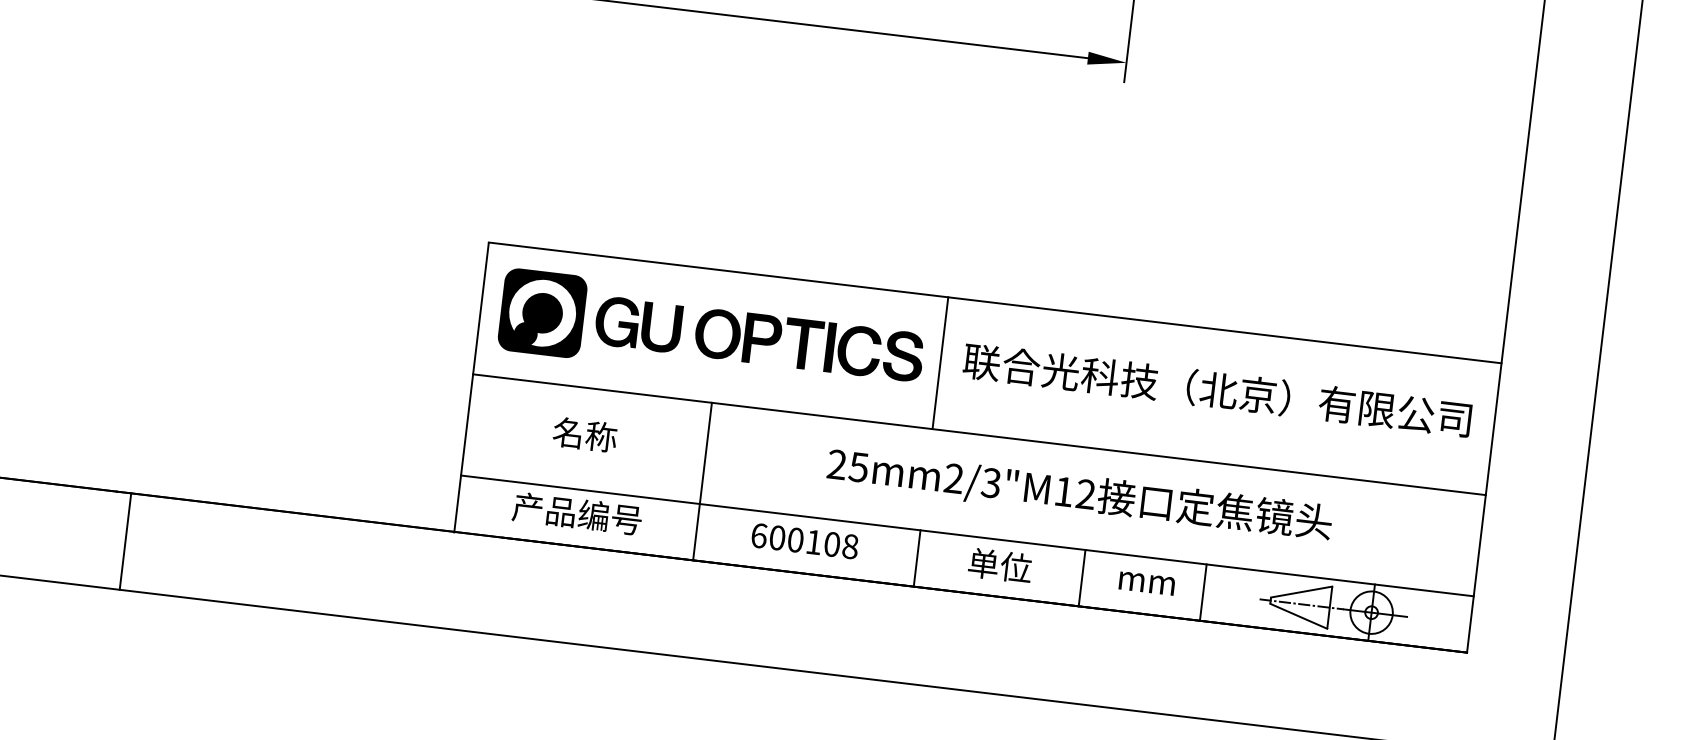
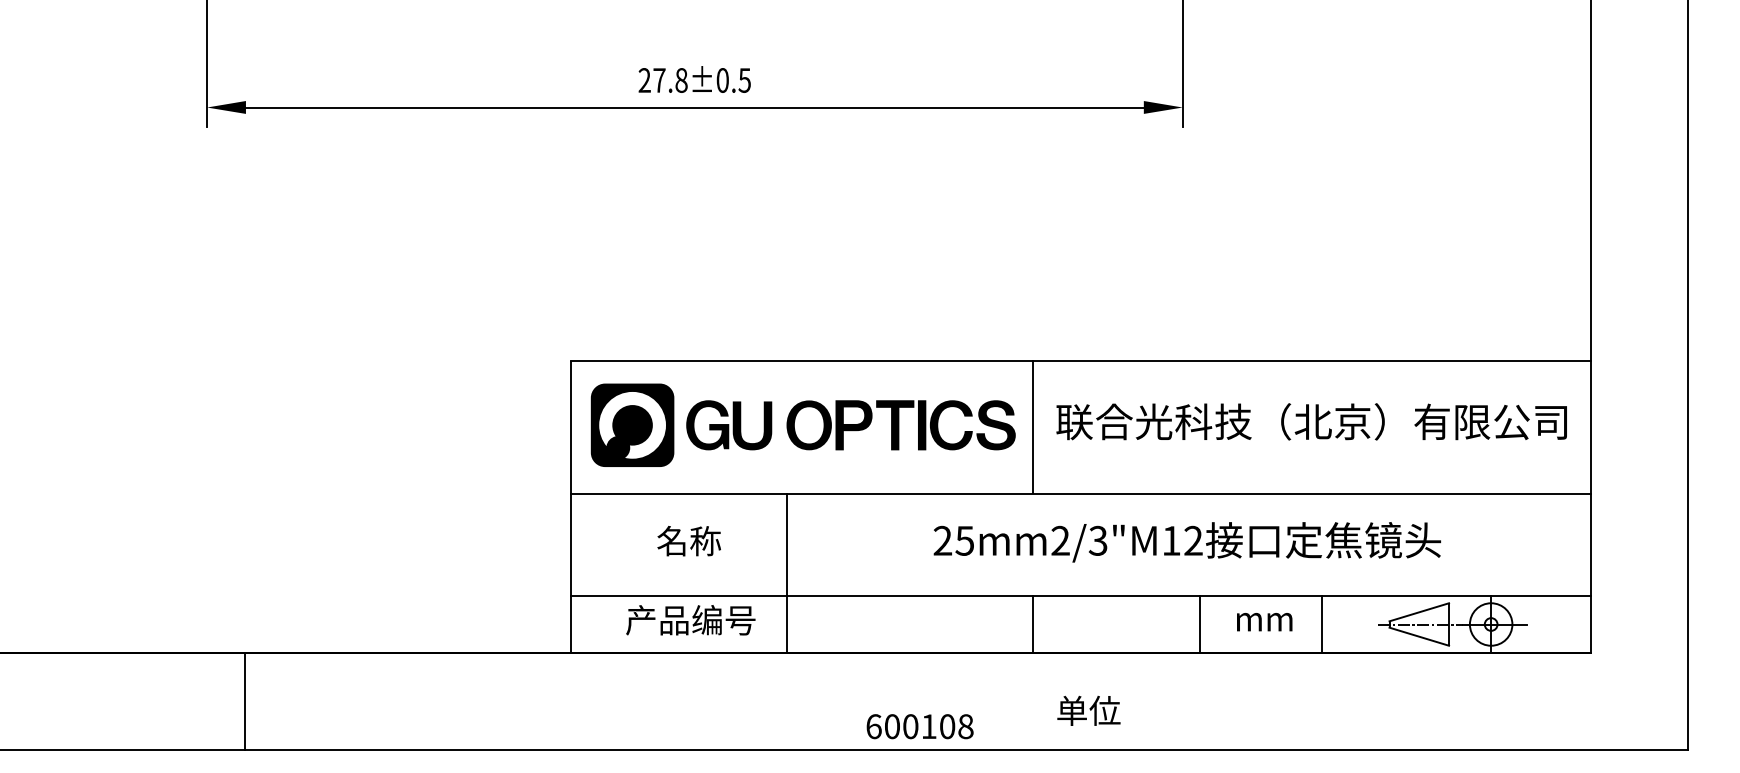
line: (702, 481) -> (787, 573), moved
text: (804, 541) -> (919, 726), moved
text: (999, 565) -> (1088, 710), moved

